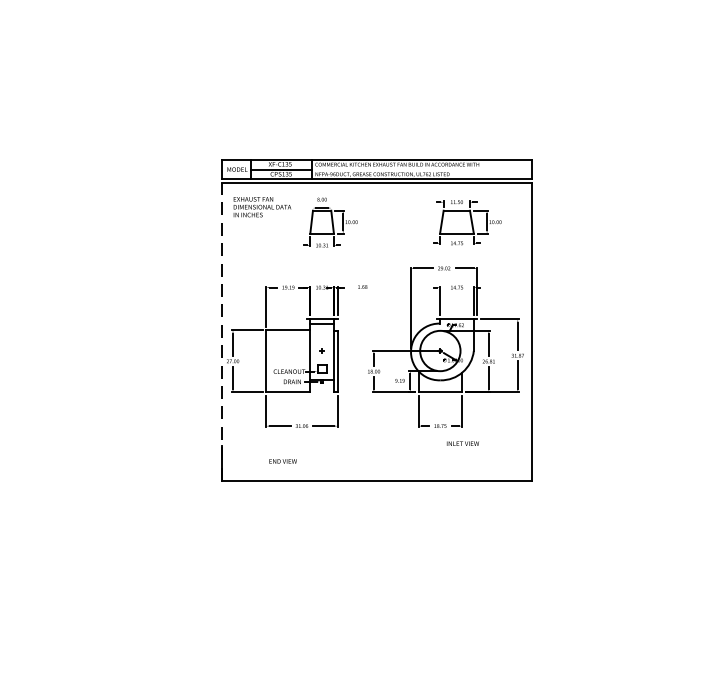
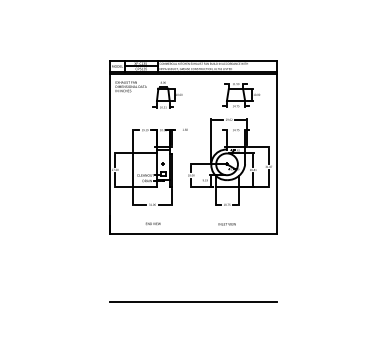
line: (222, 330) -> (109, 153), dashed -> solid
text: (461, 444) -> (226, 224), moved
text: (281, 460) -> (152, 223), moved
line: (376, 605) -> (192, 301), added

